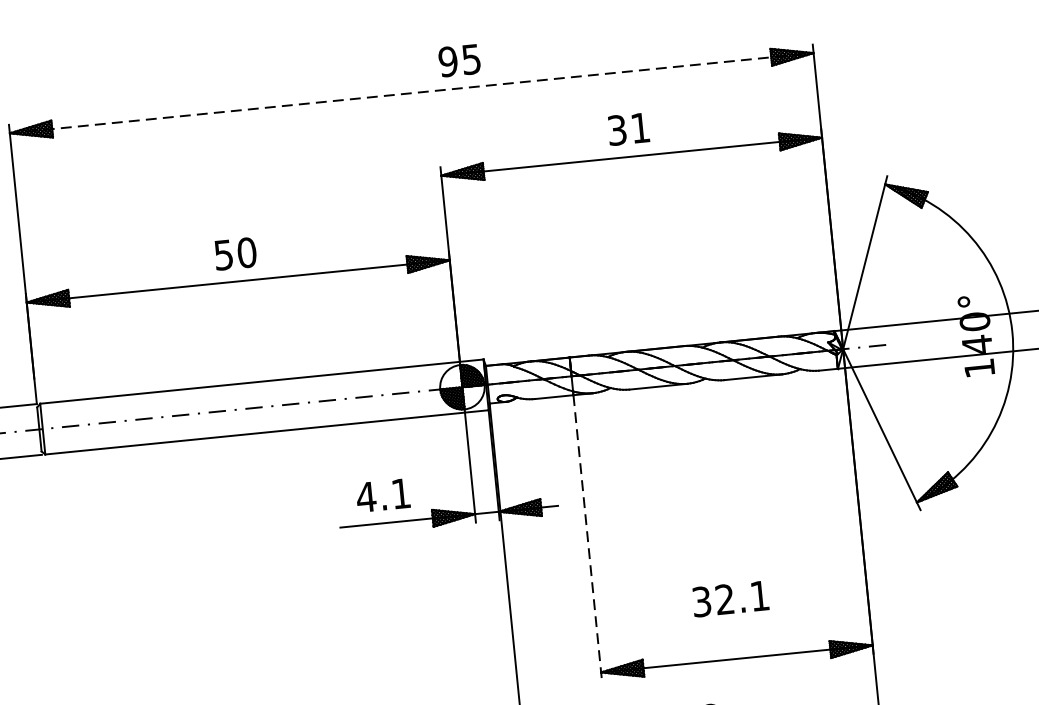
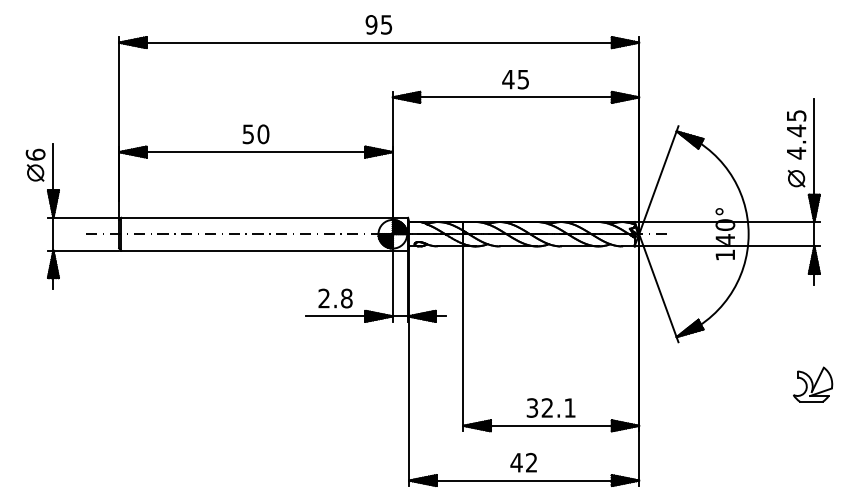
text: (458, 60) -> (378, 24), moved
line: (412, 92) -> (379, 42), dashed -> solid
text: (628, 129) -> (515, 79), 31 -> 45
text: (383, 495) -> (335, 298), 4.1 -> 2.8
line: (587, 539) -> (463, 339), dashed -> solid
text: (729, 598) -> (550, 407), moved

